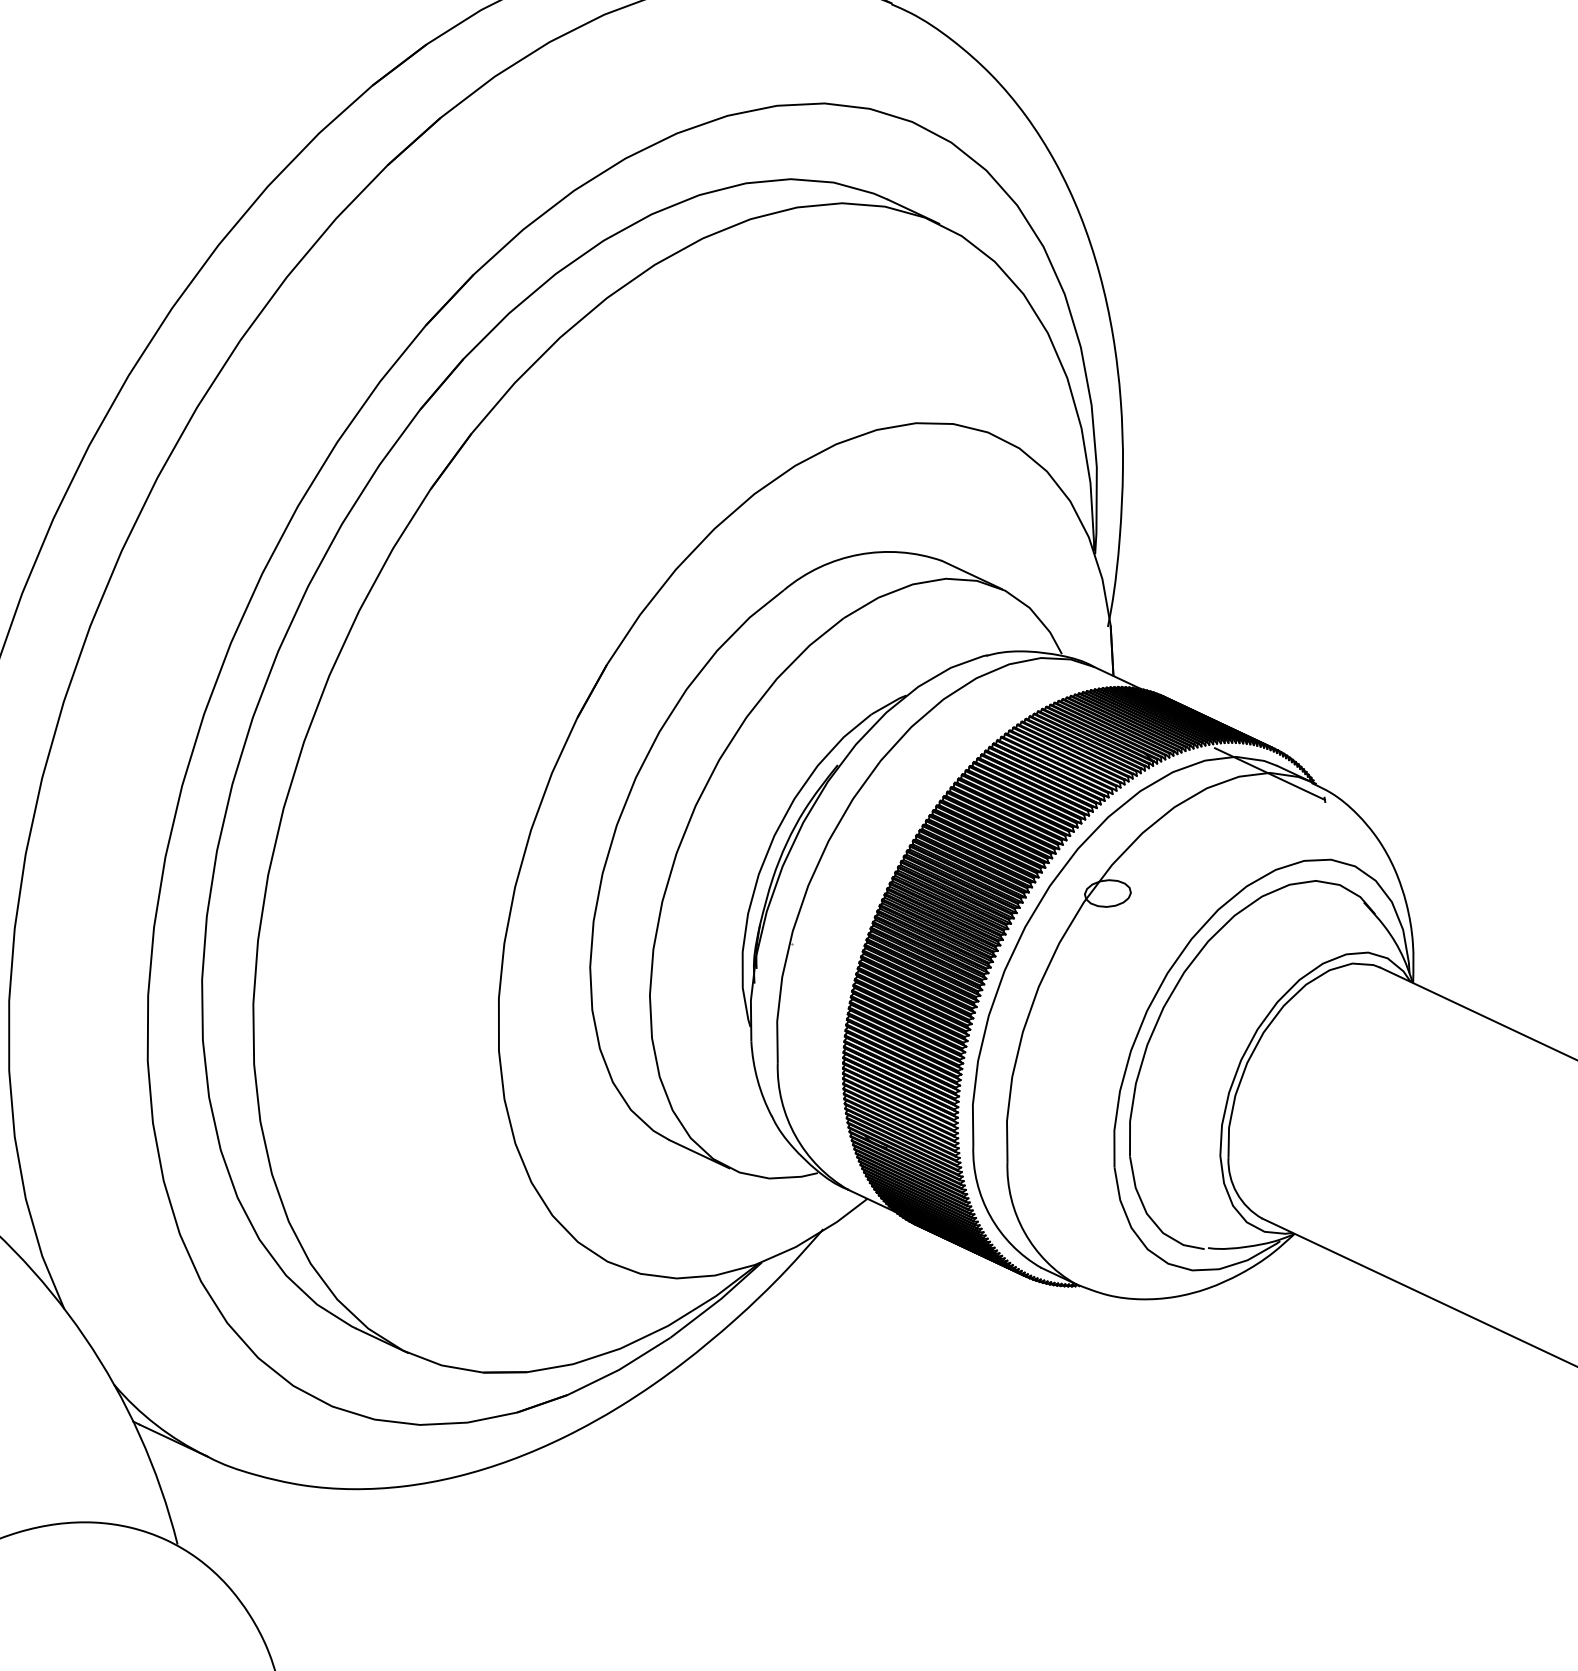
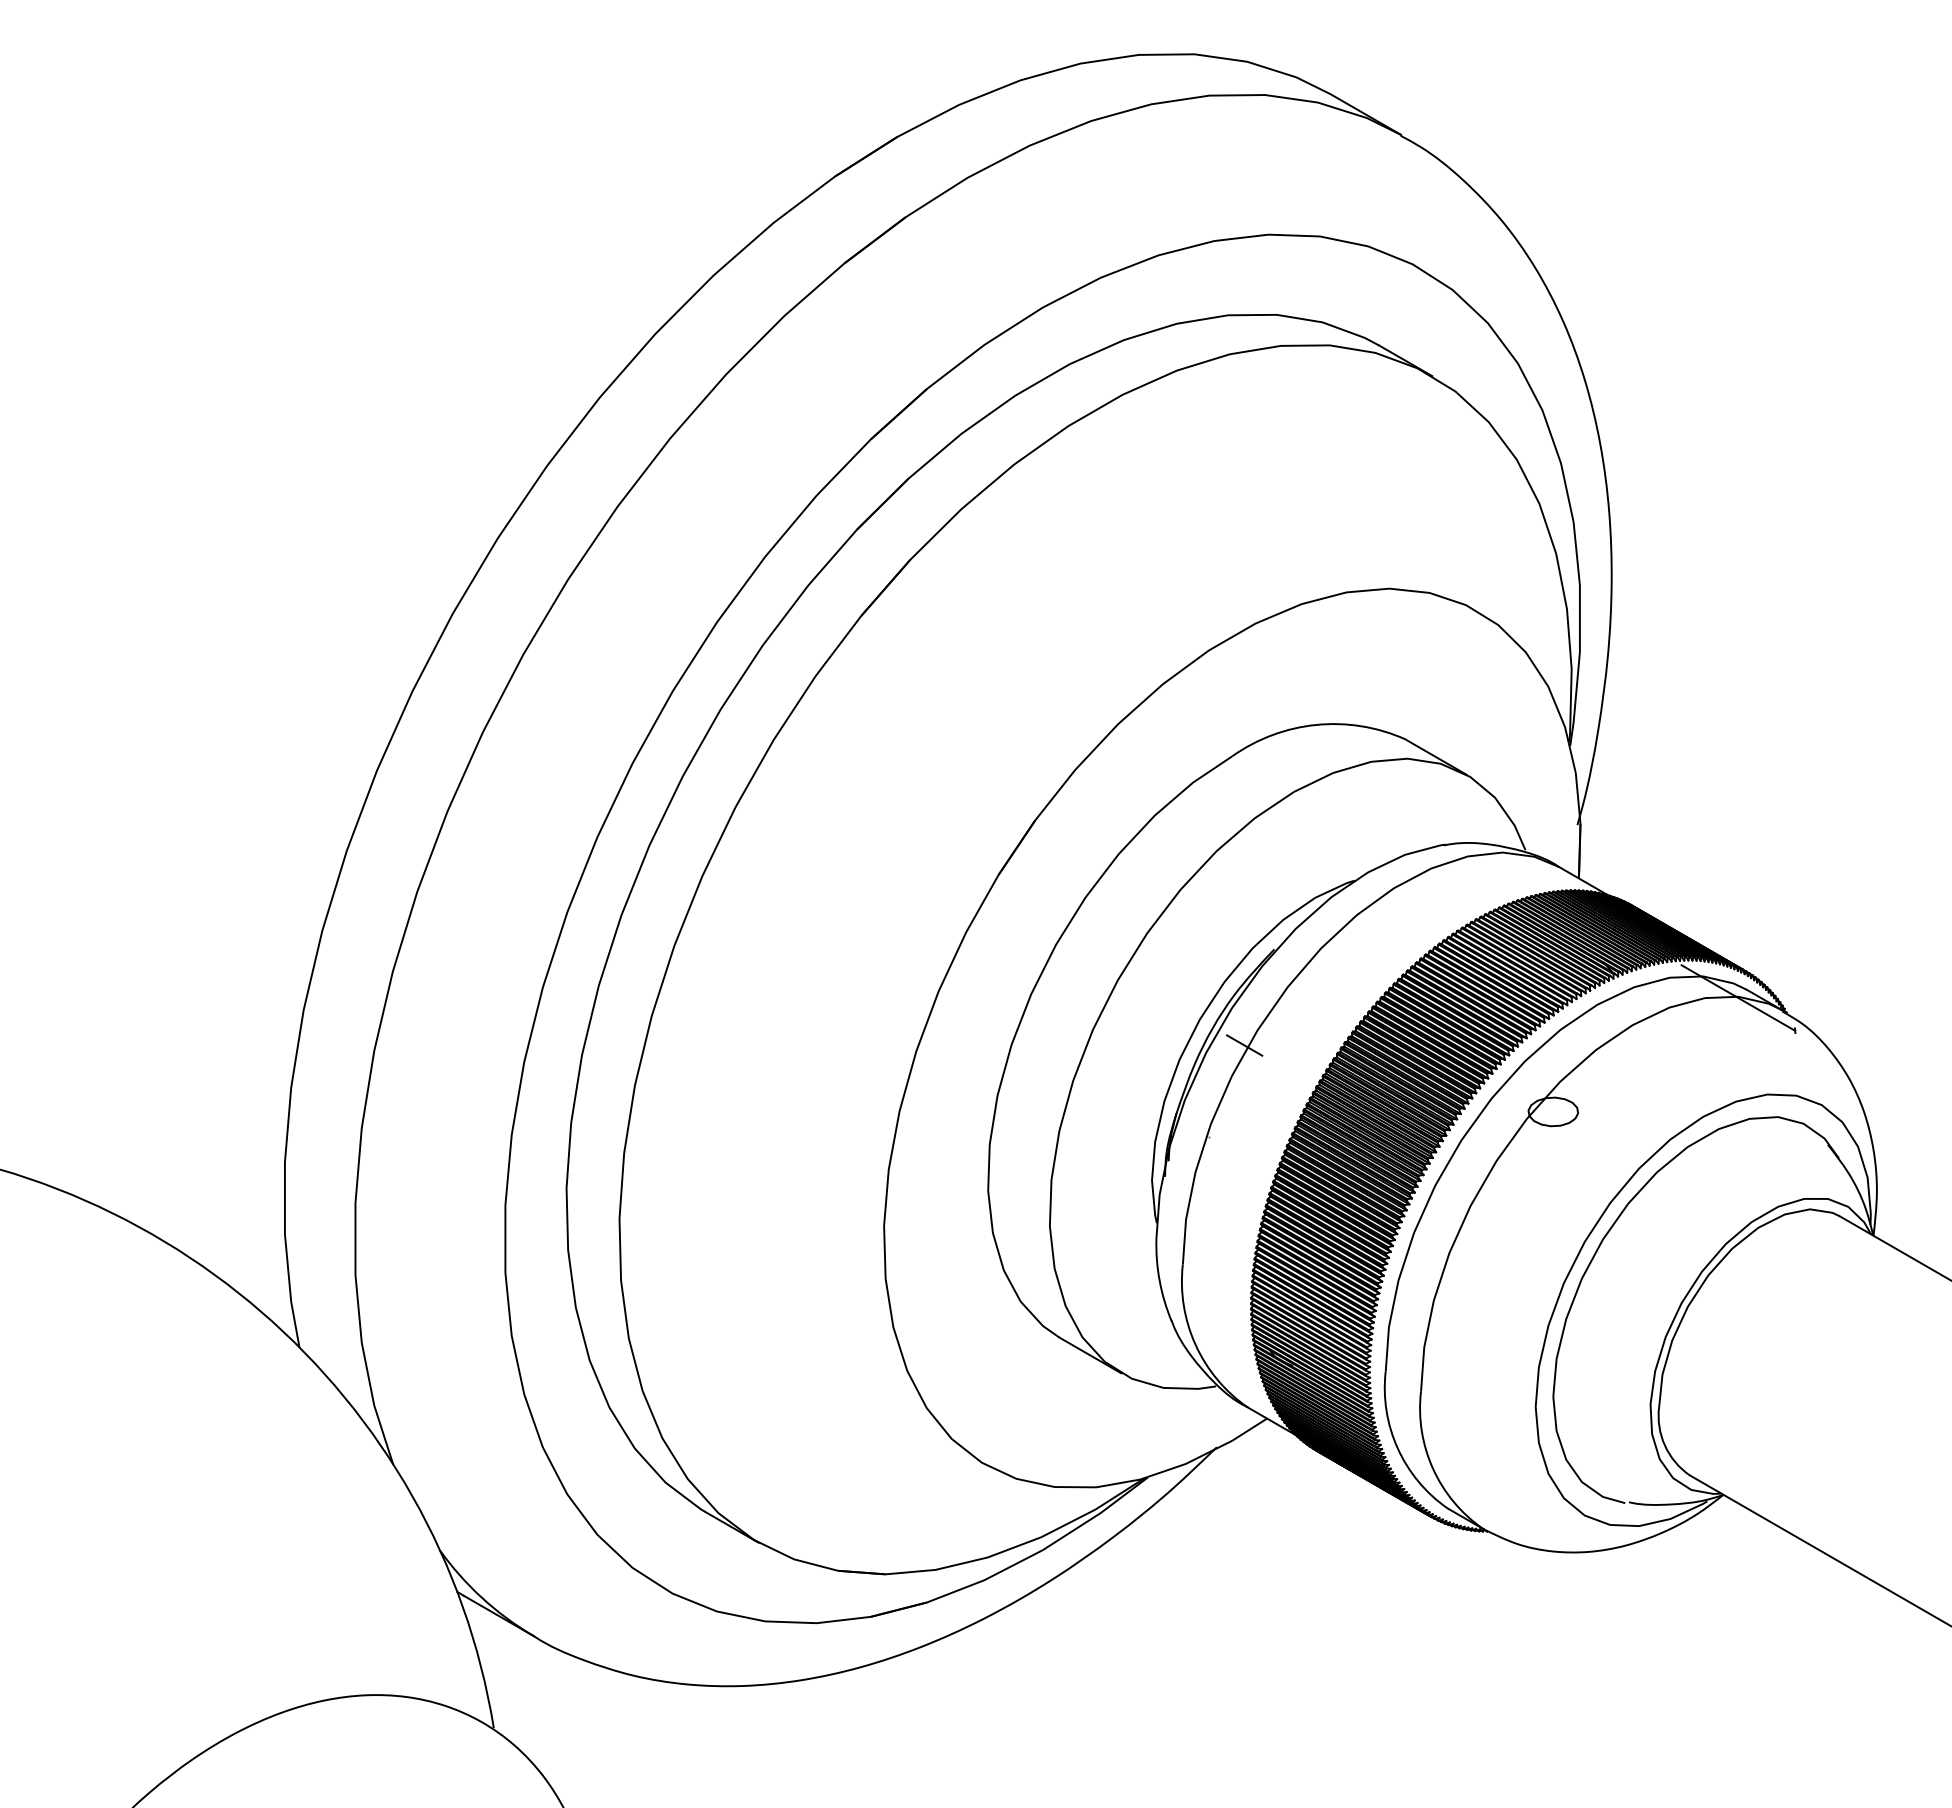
line: (817, 856) -> (1244, 1045), added

